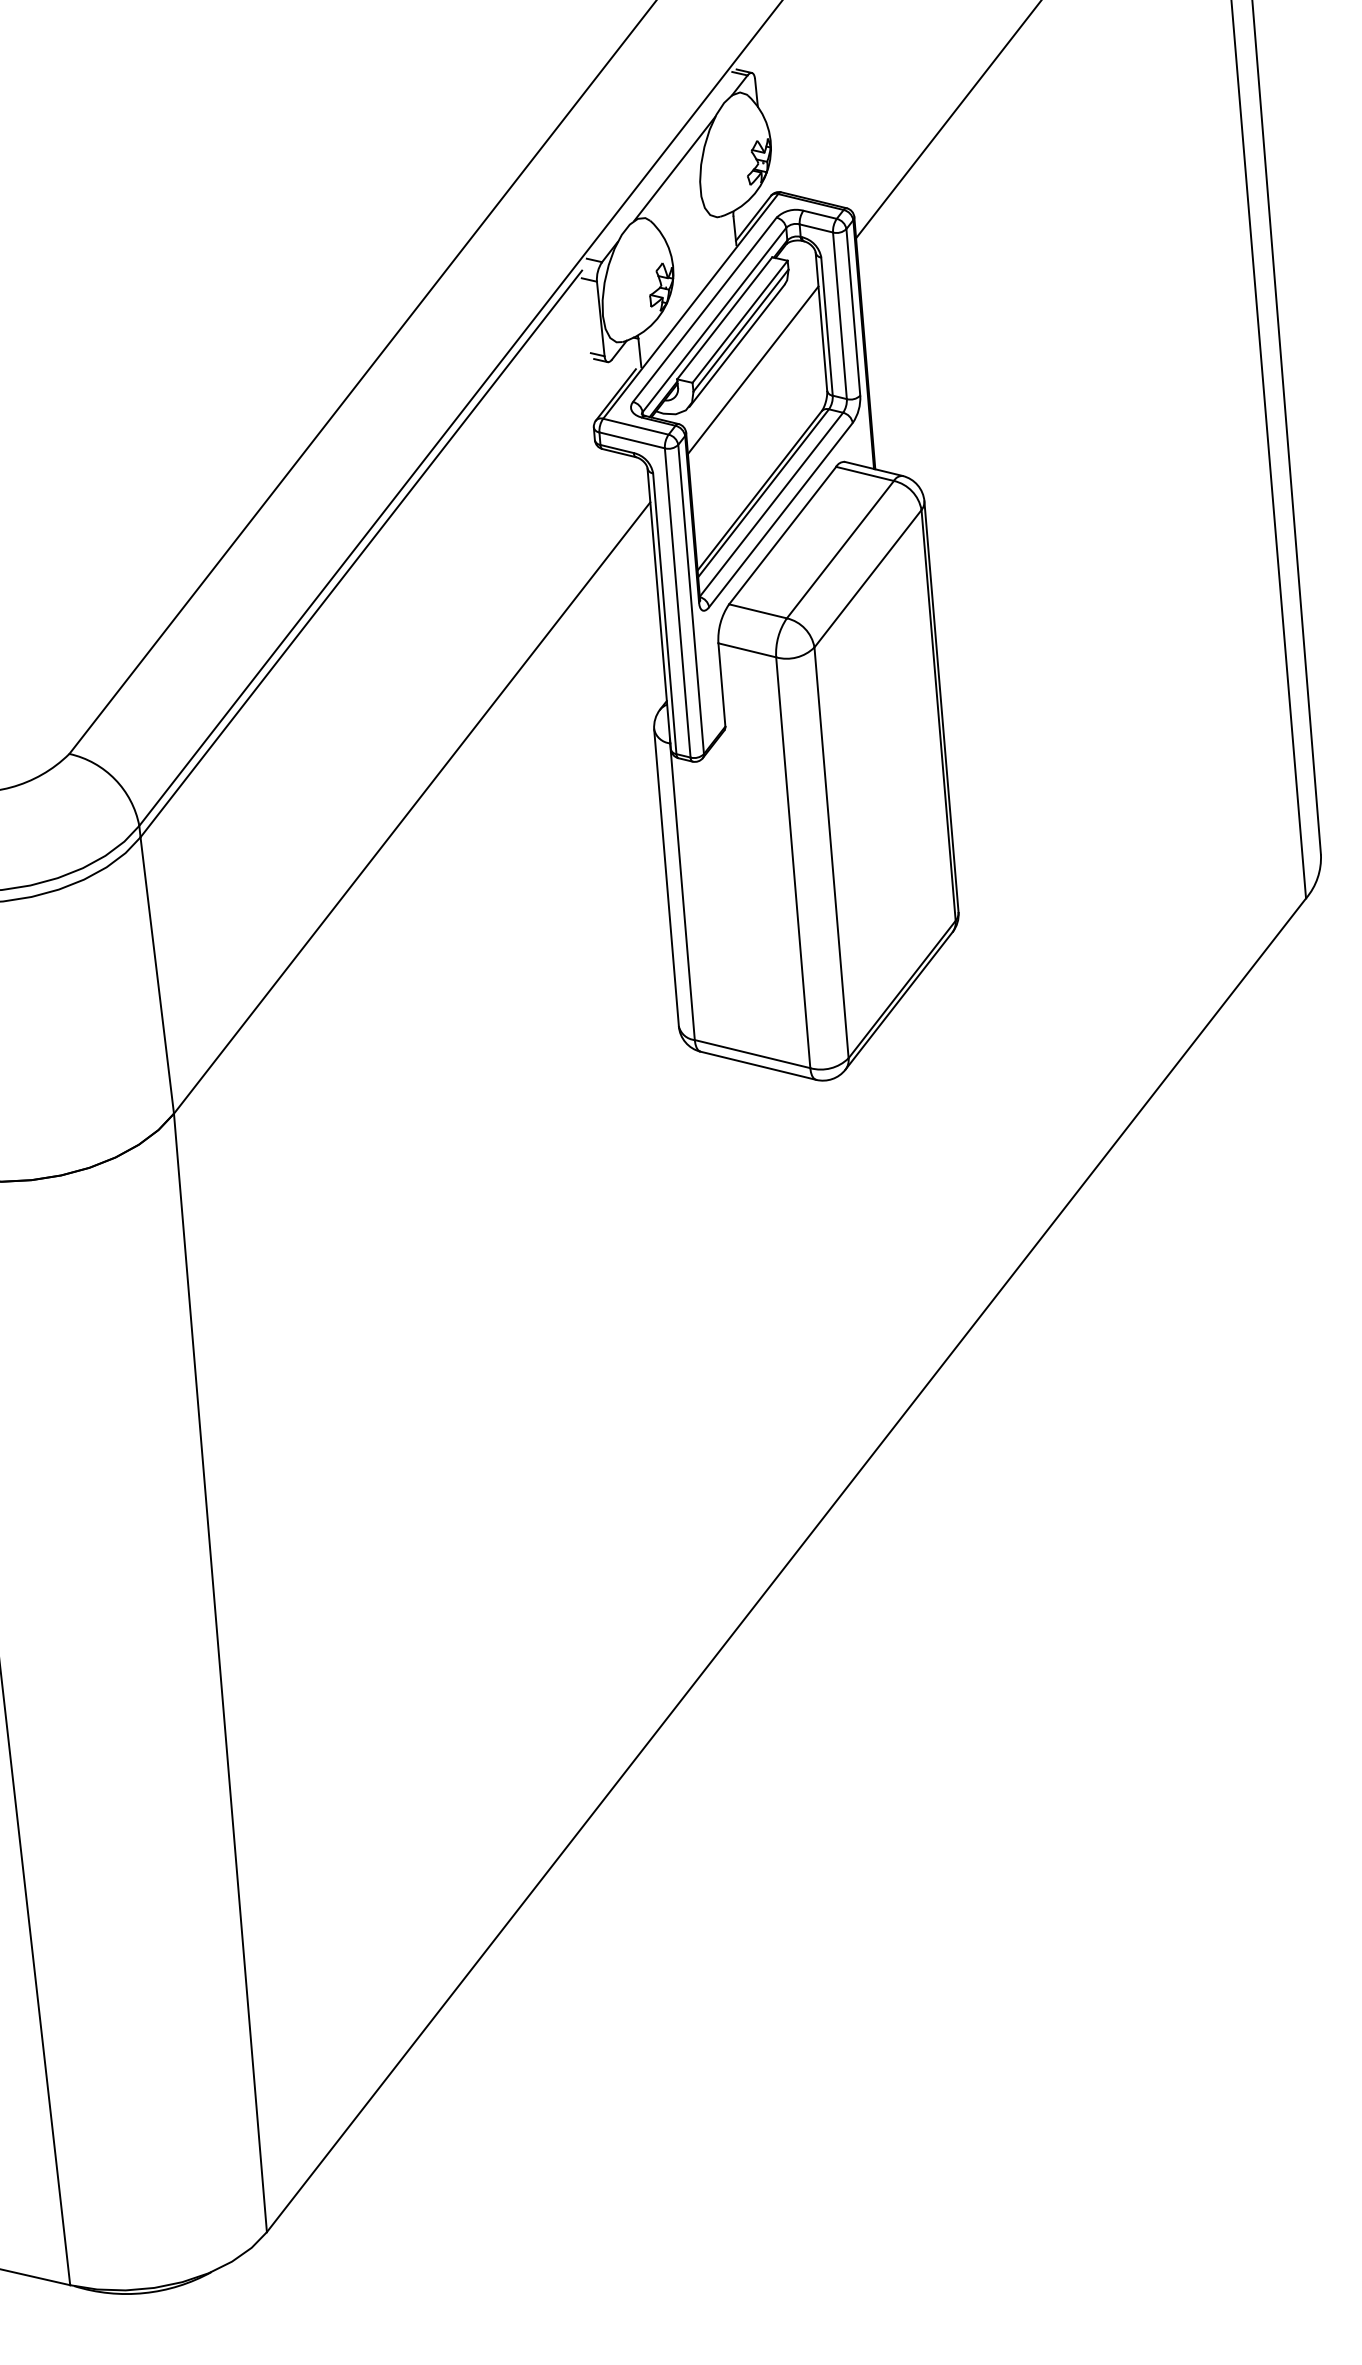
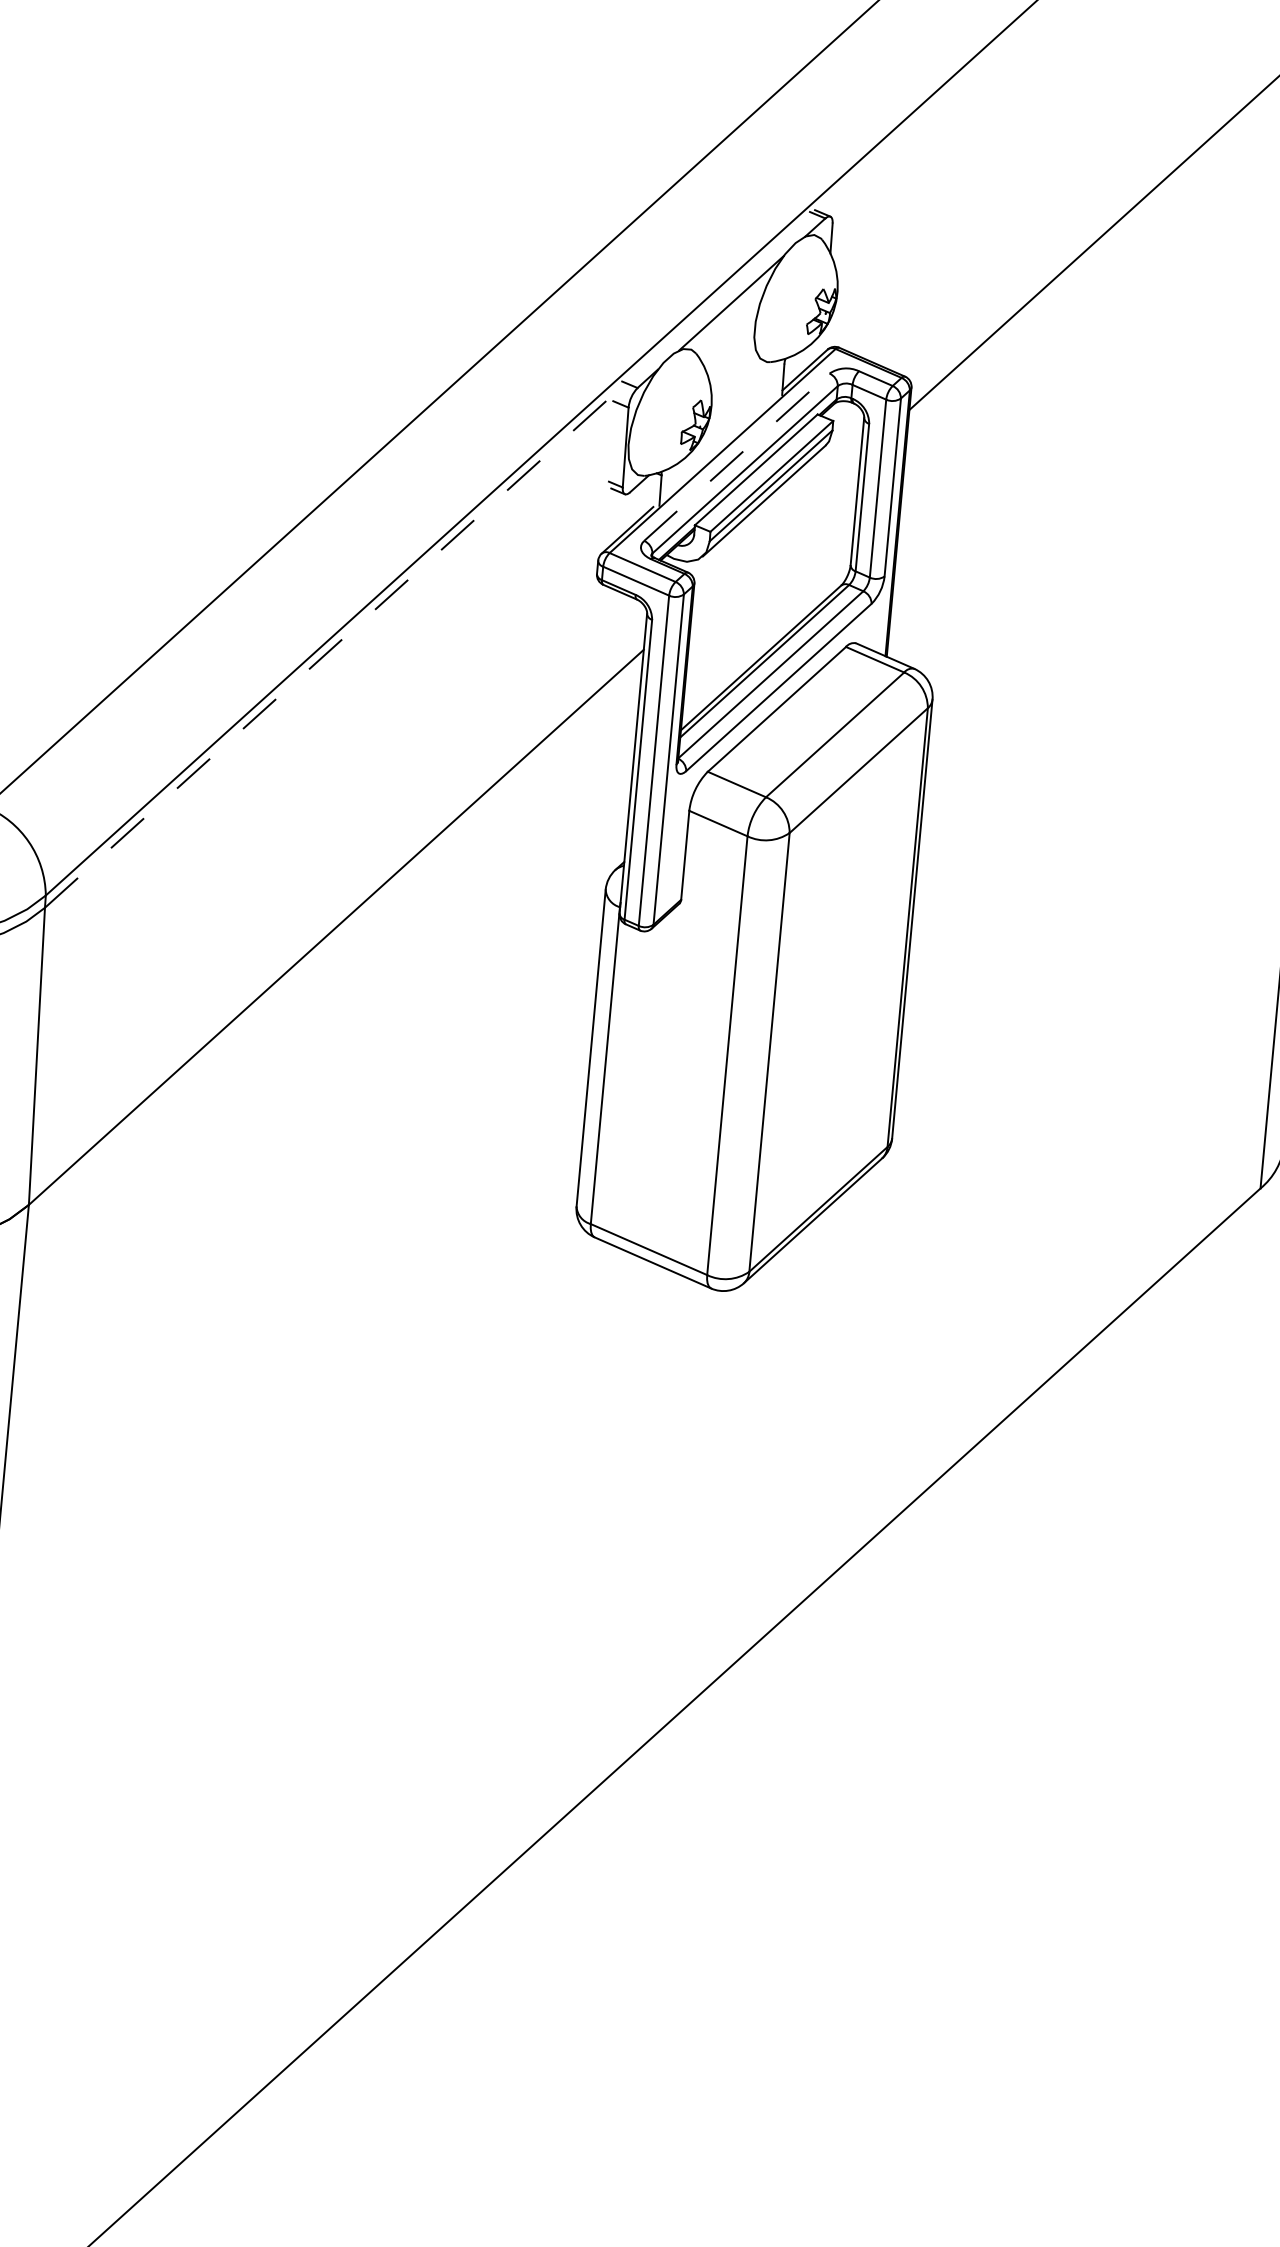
line: (704, 309) -> (736, 456), solid -> dashed
line: (752, 370) -> (775, 529), removed
line: (361, 553) -> (330, 650), solid -> dashed

